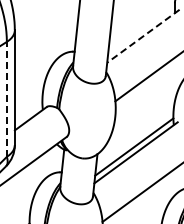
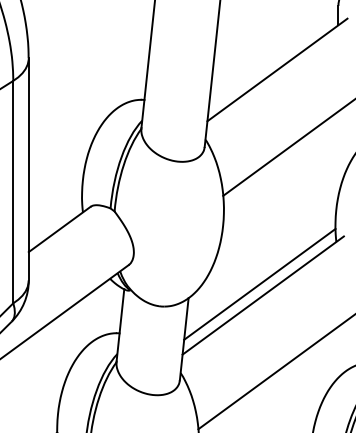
line: (143, 36) -> (277, 70), dashed -> solid
line: (6, 98) -> (12, 190), dashed -> solid

